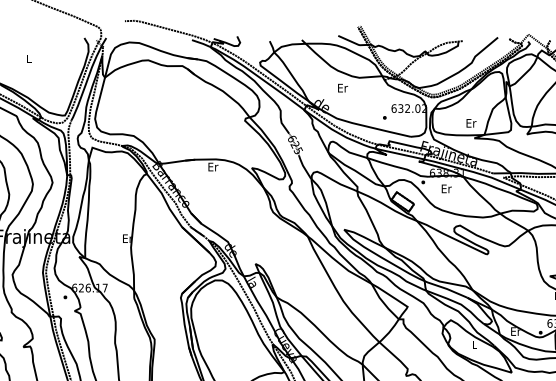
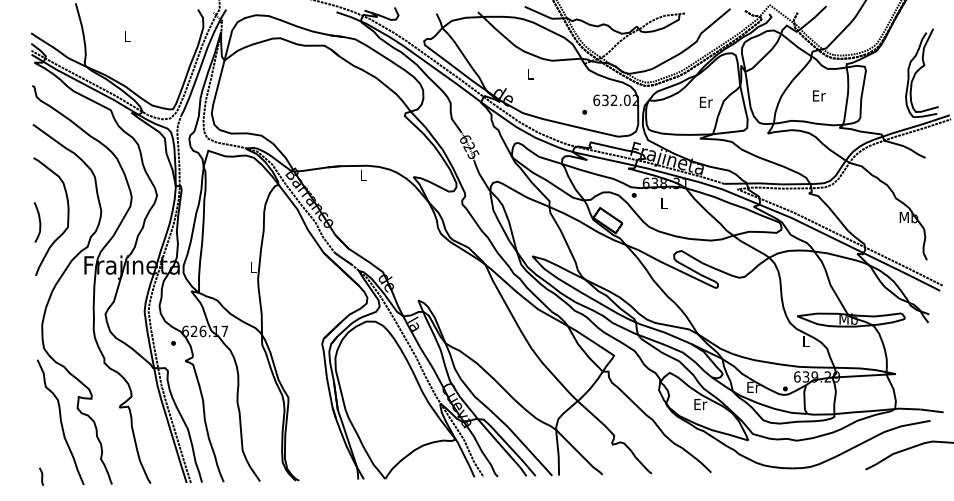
text: (342, 87) -> (530, 73), Er -> L
text: (471, 122) -> (706, 101), moved
text: (212, 166) -> (363, 175), Er -> L
text: (446, 188) -> (664, 203), Er -> L
text: (127, 238) -> (253, 267), Er -> L
text: (474, 344) -> (700, 404), L -> Er

